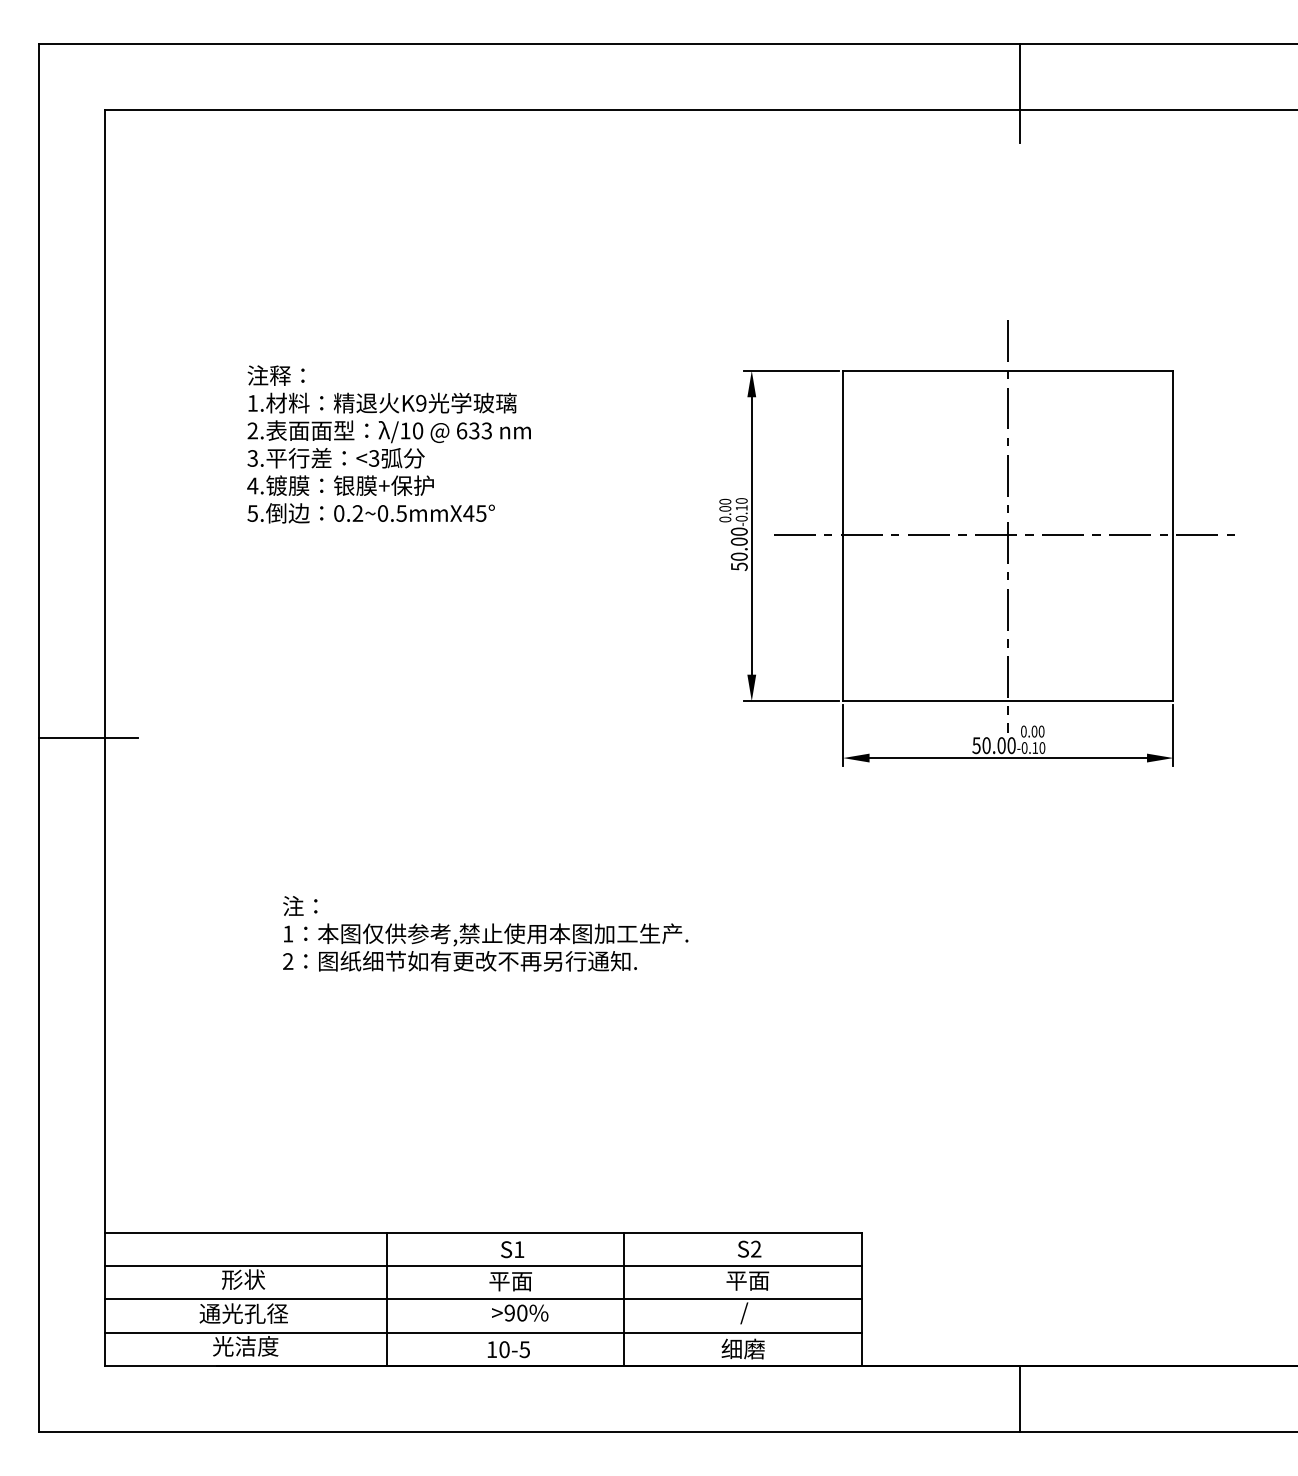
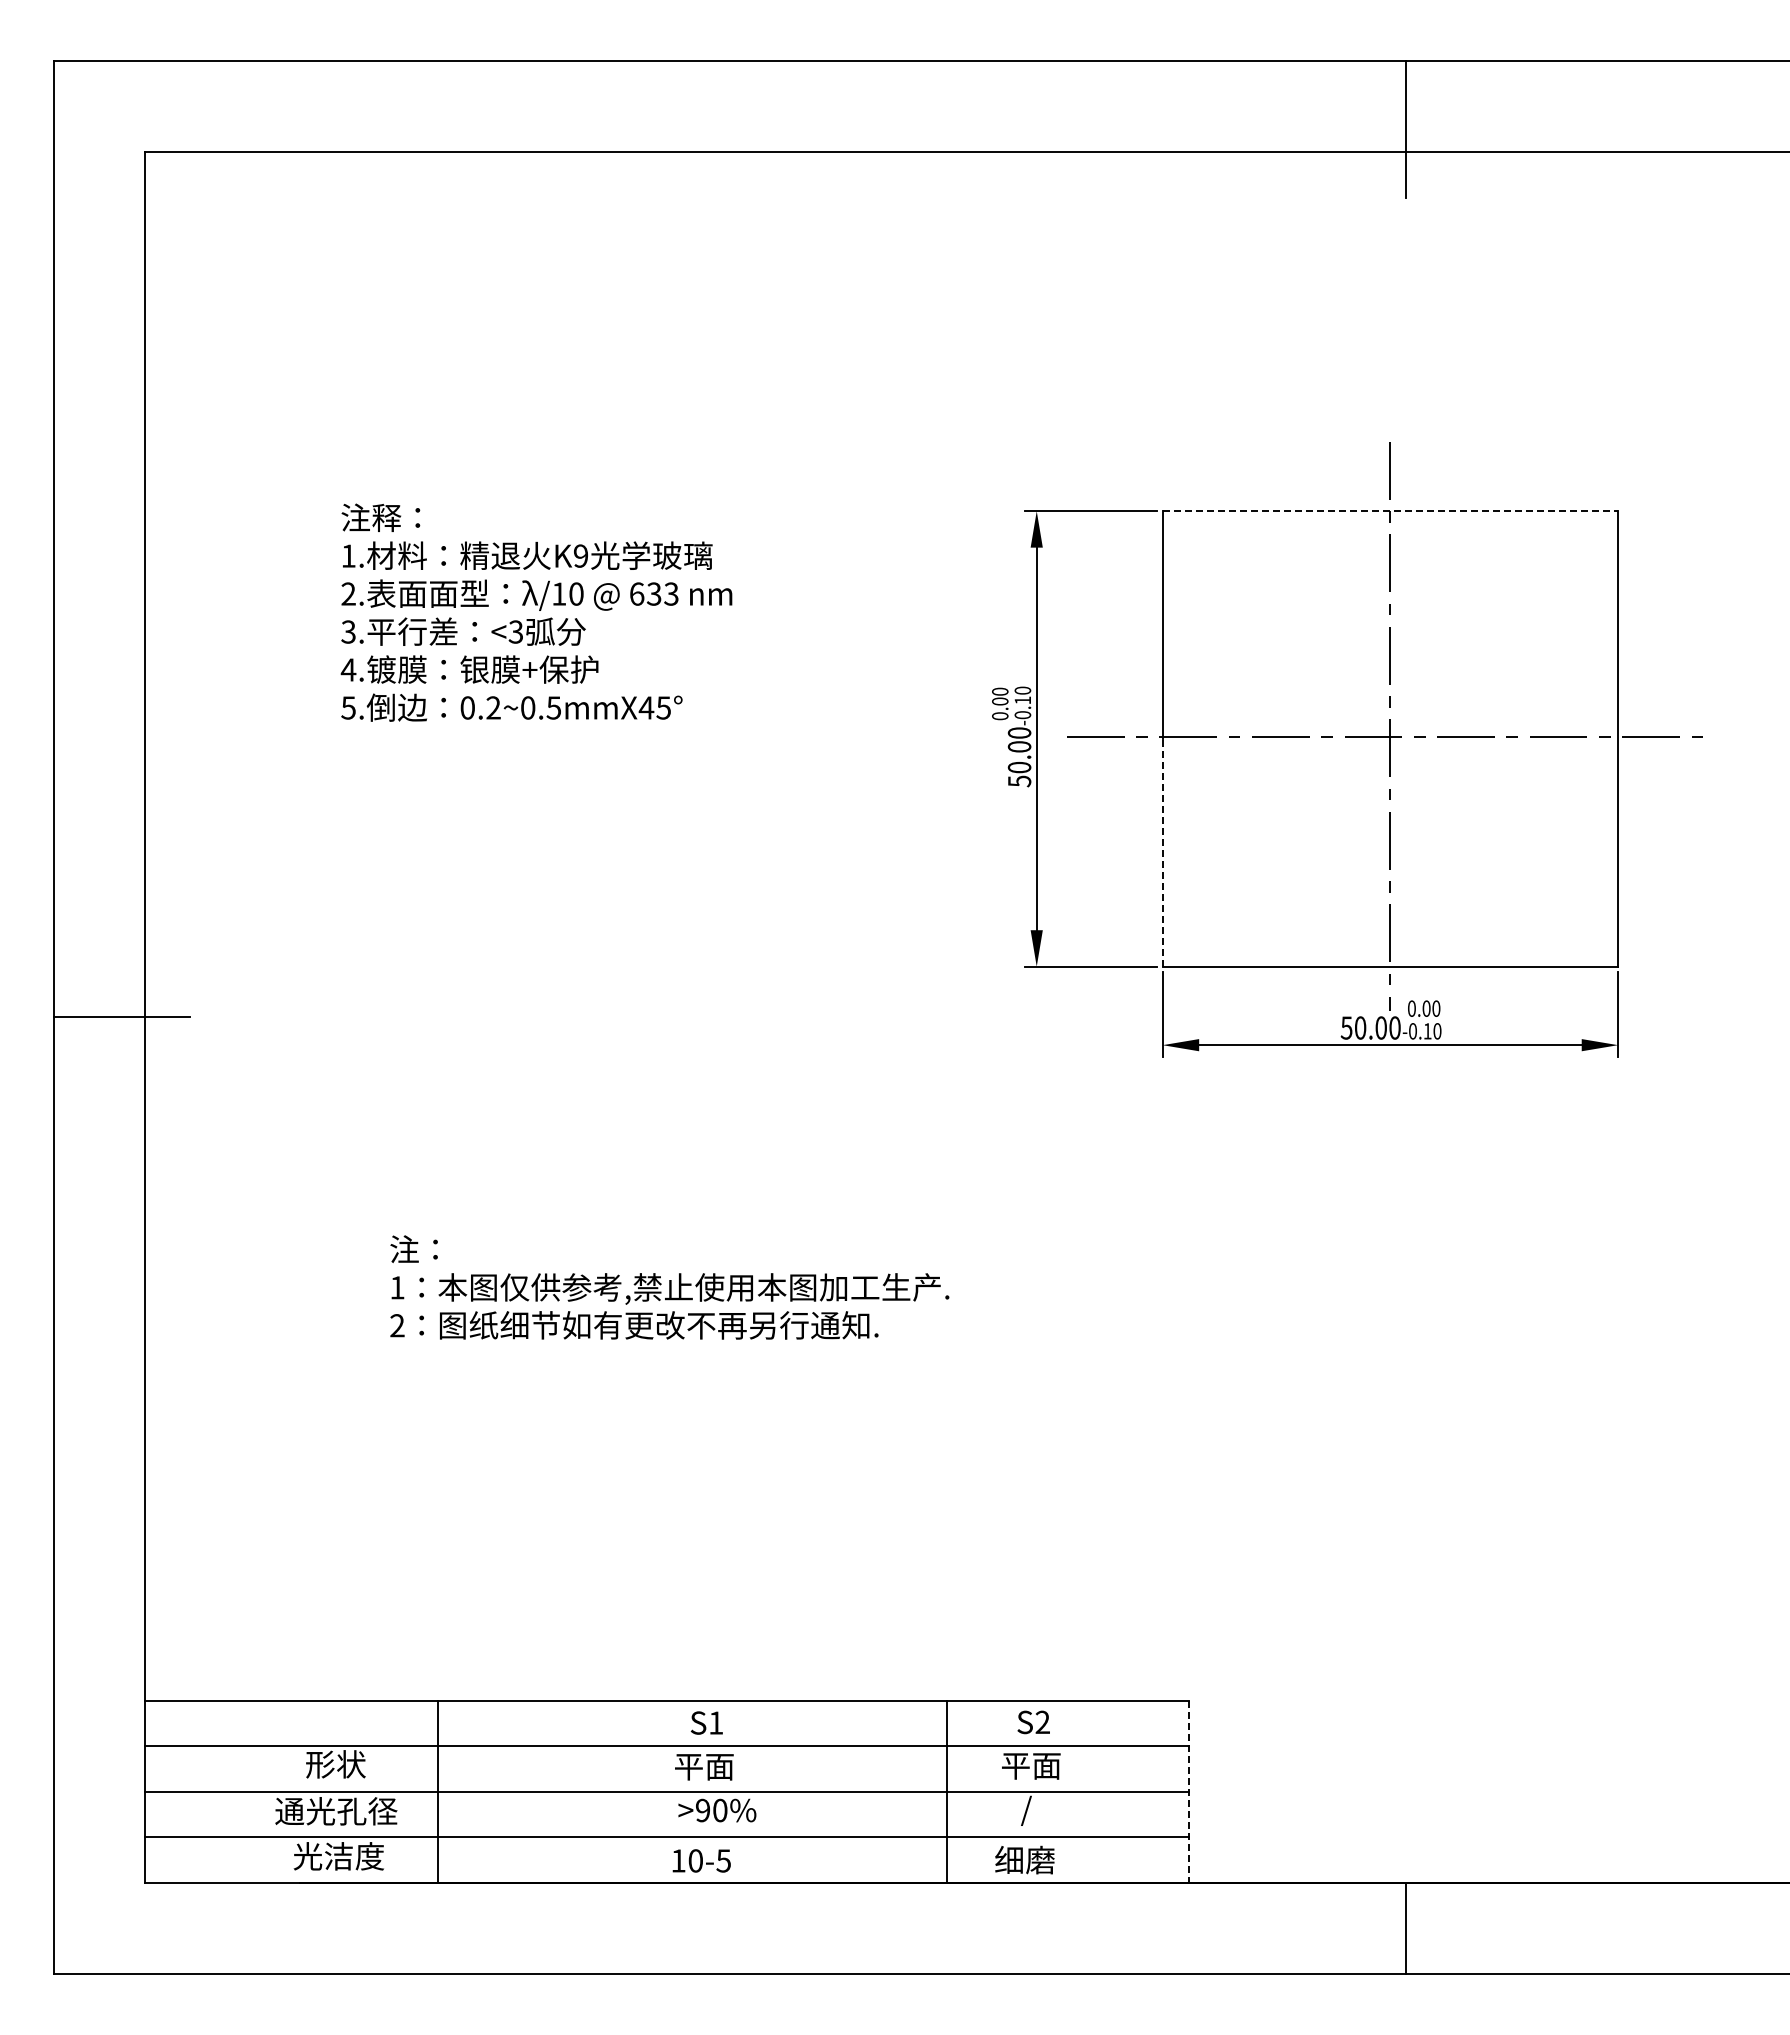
line: (1008, 371) -> (1390, 511), solid -> dashed
line: (842, 618) -> (1162, 852), solid -> dashed
line: (386, 1299) -> (438, 1791), moved
line: (624, 1299) -> (947, 1791), moved
line: (862, 1300) -> (1189, 1792), solid -> dashed

